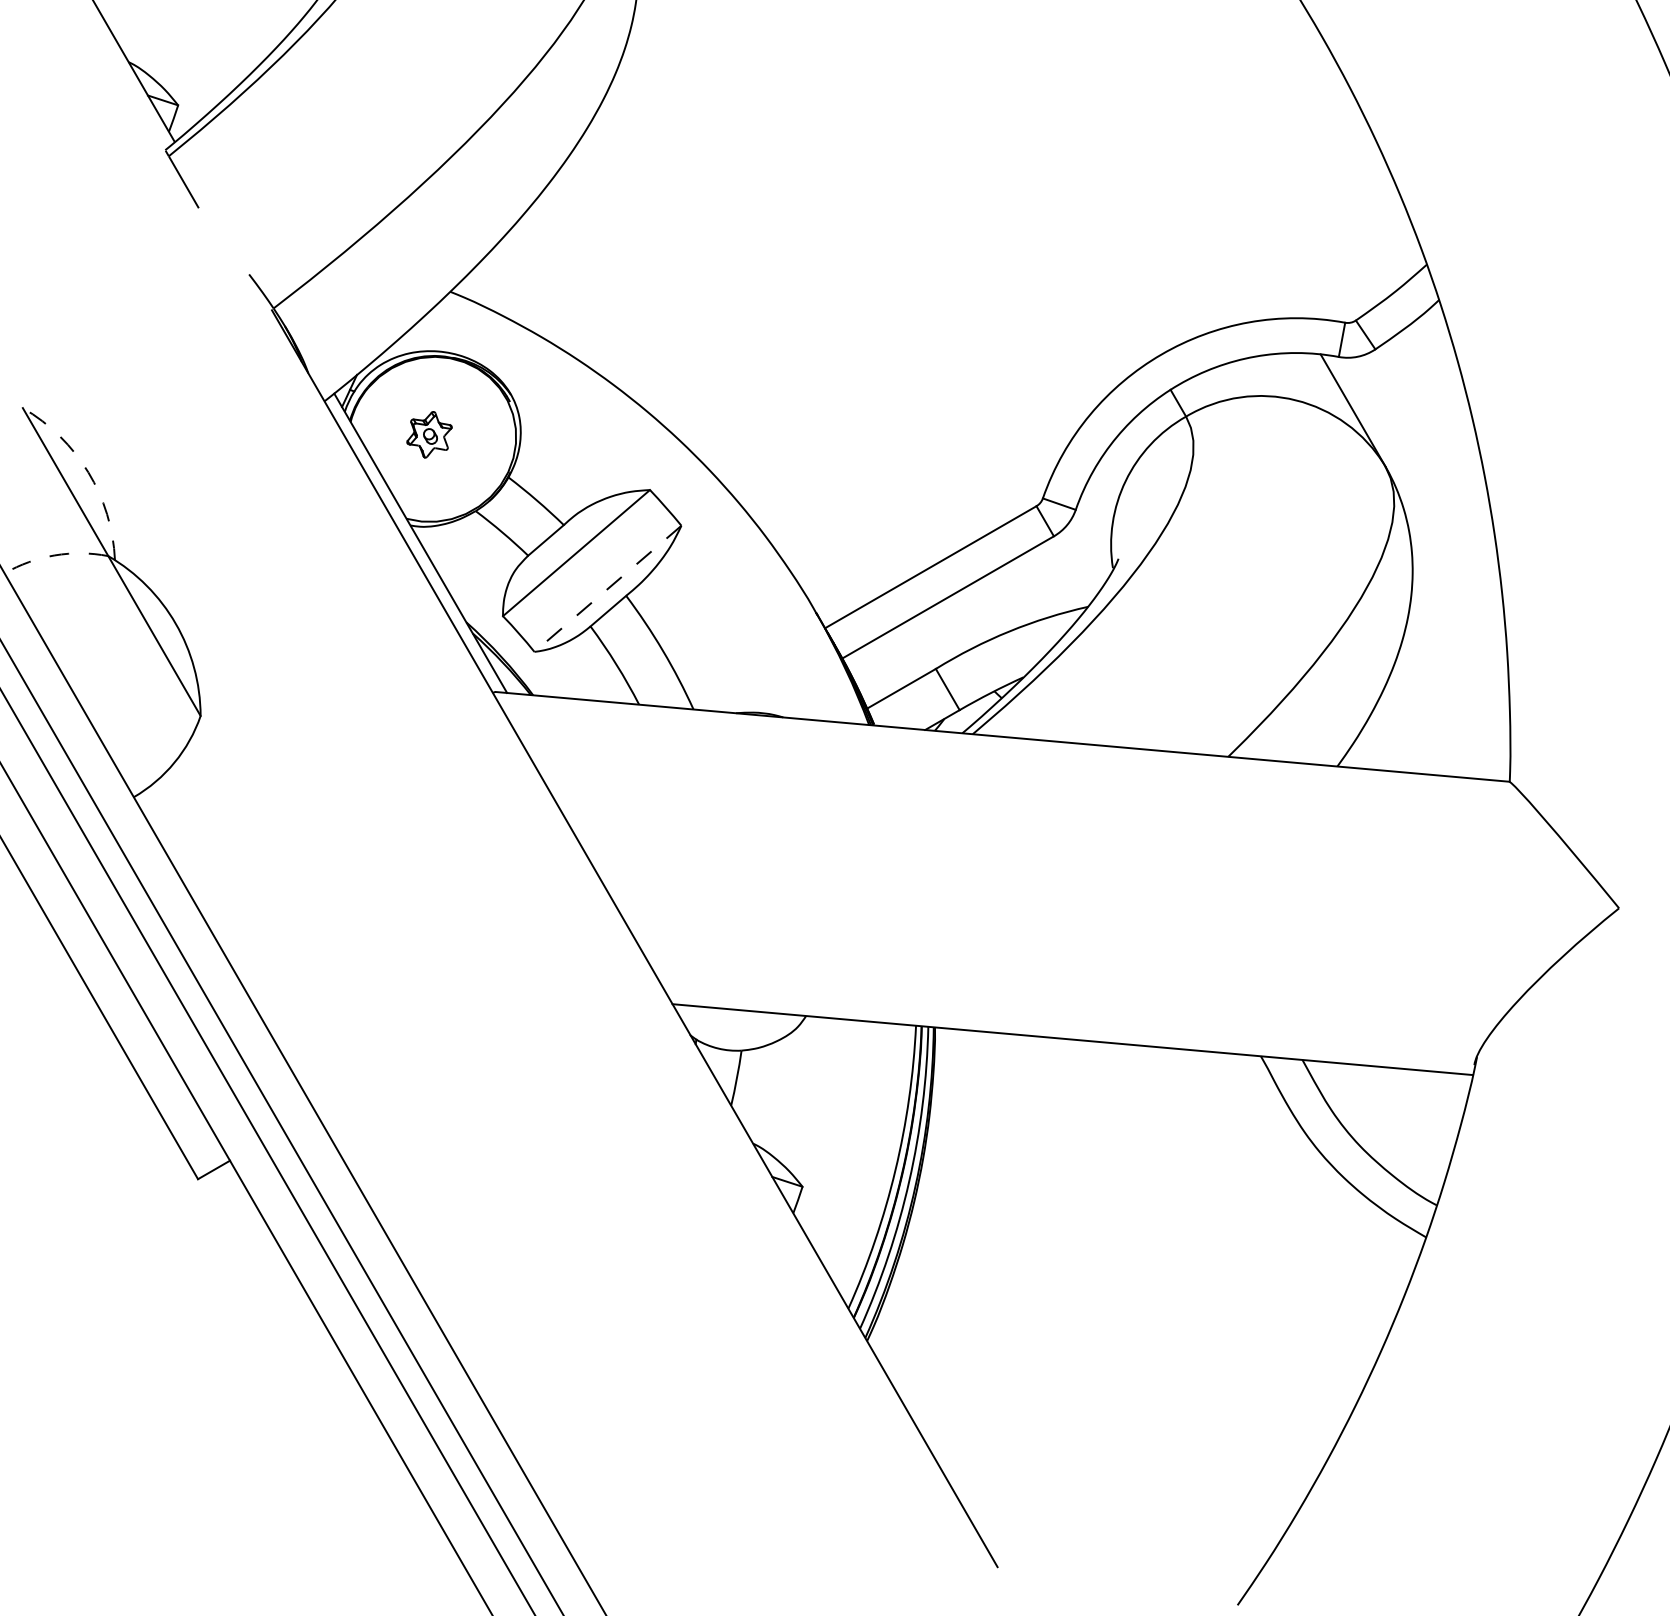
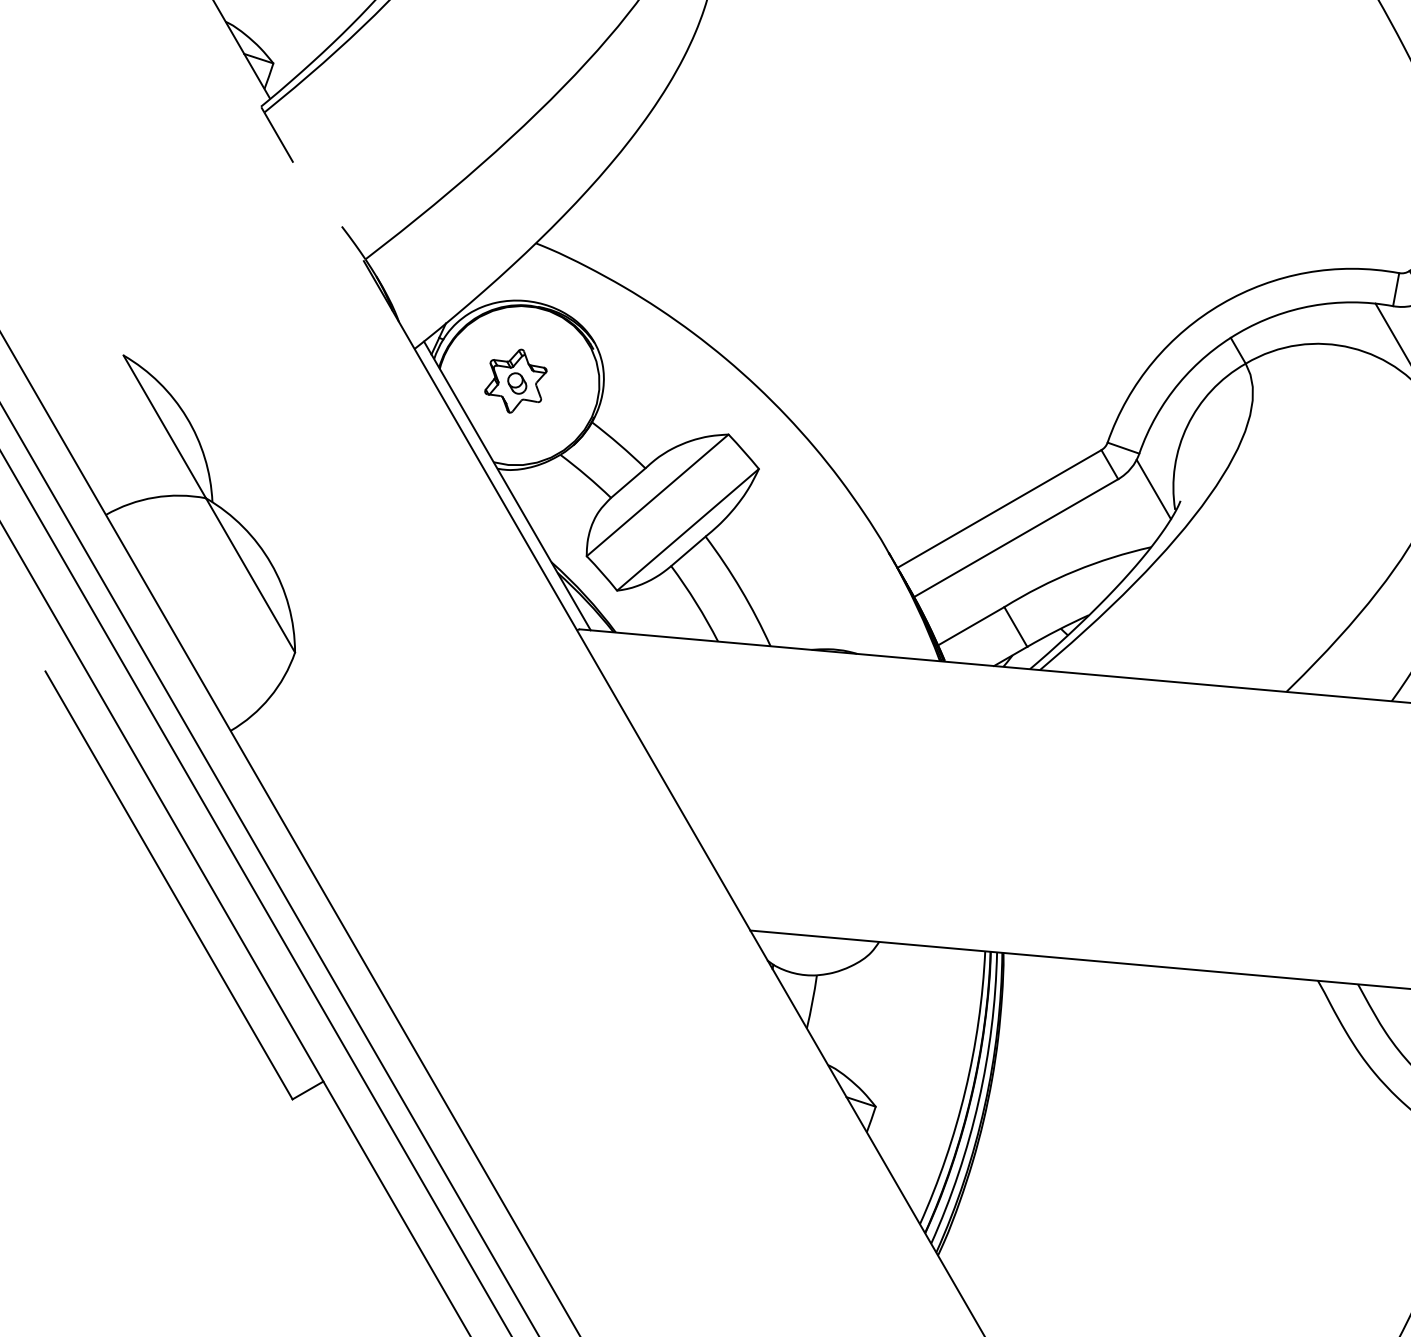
part: (429, 434) -> (515, 380), size x1.43
arc: (88, 472) -> (186, 417), dashed -> solid
line: (1090, 546) -> (1153, 489), added
arc: (54, 555) -> (154, 497), dashed -> solid
line: (607, 588) -> (687, 529), dashed -> solid

